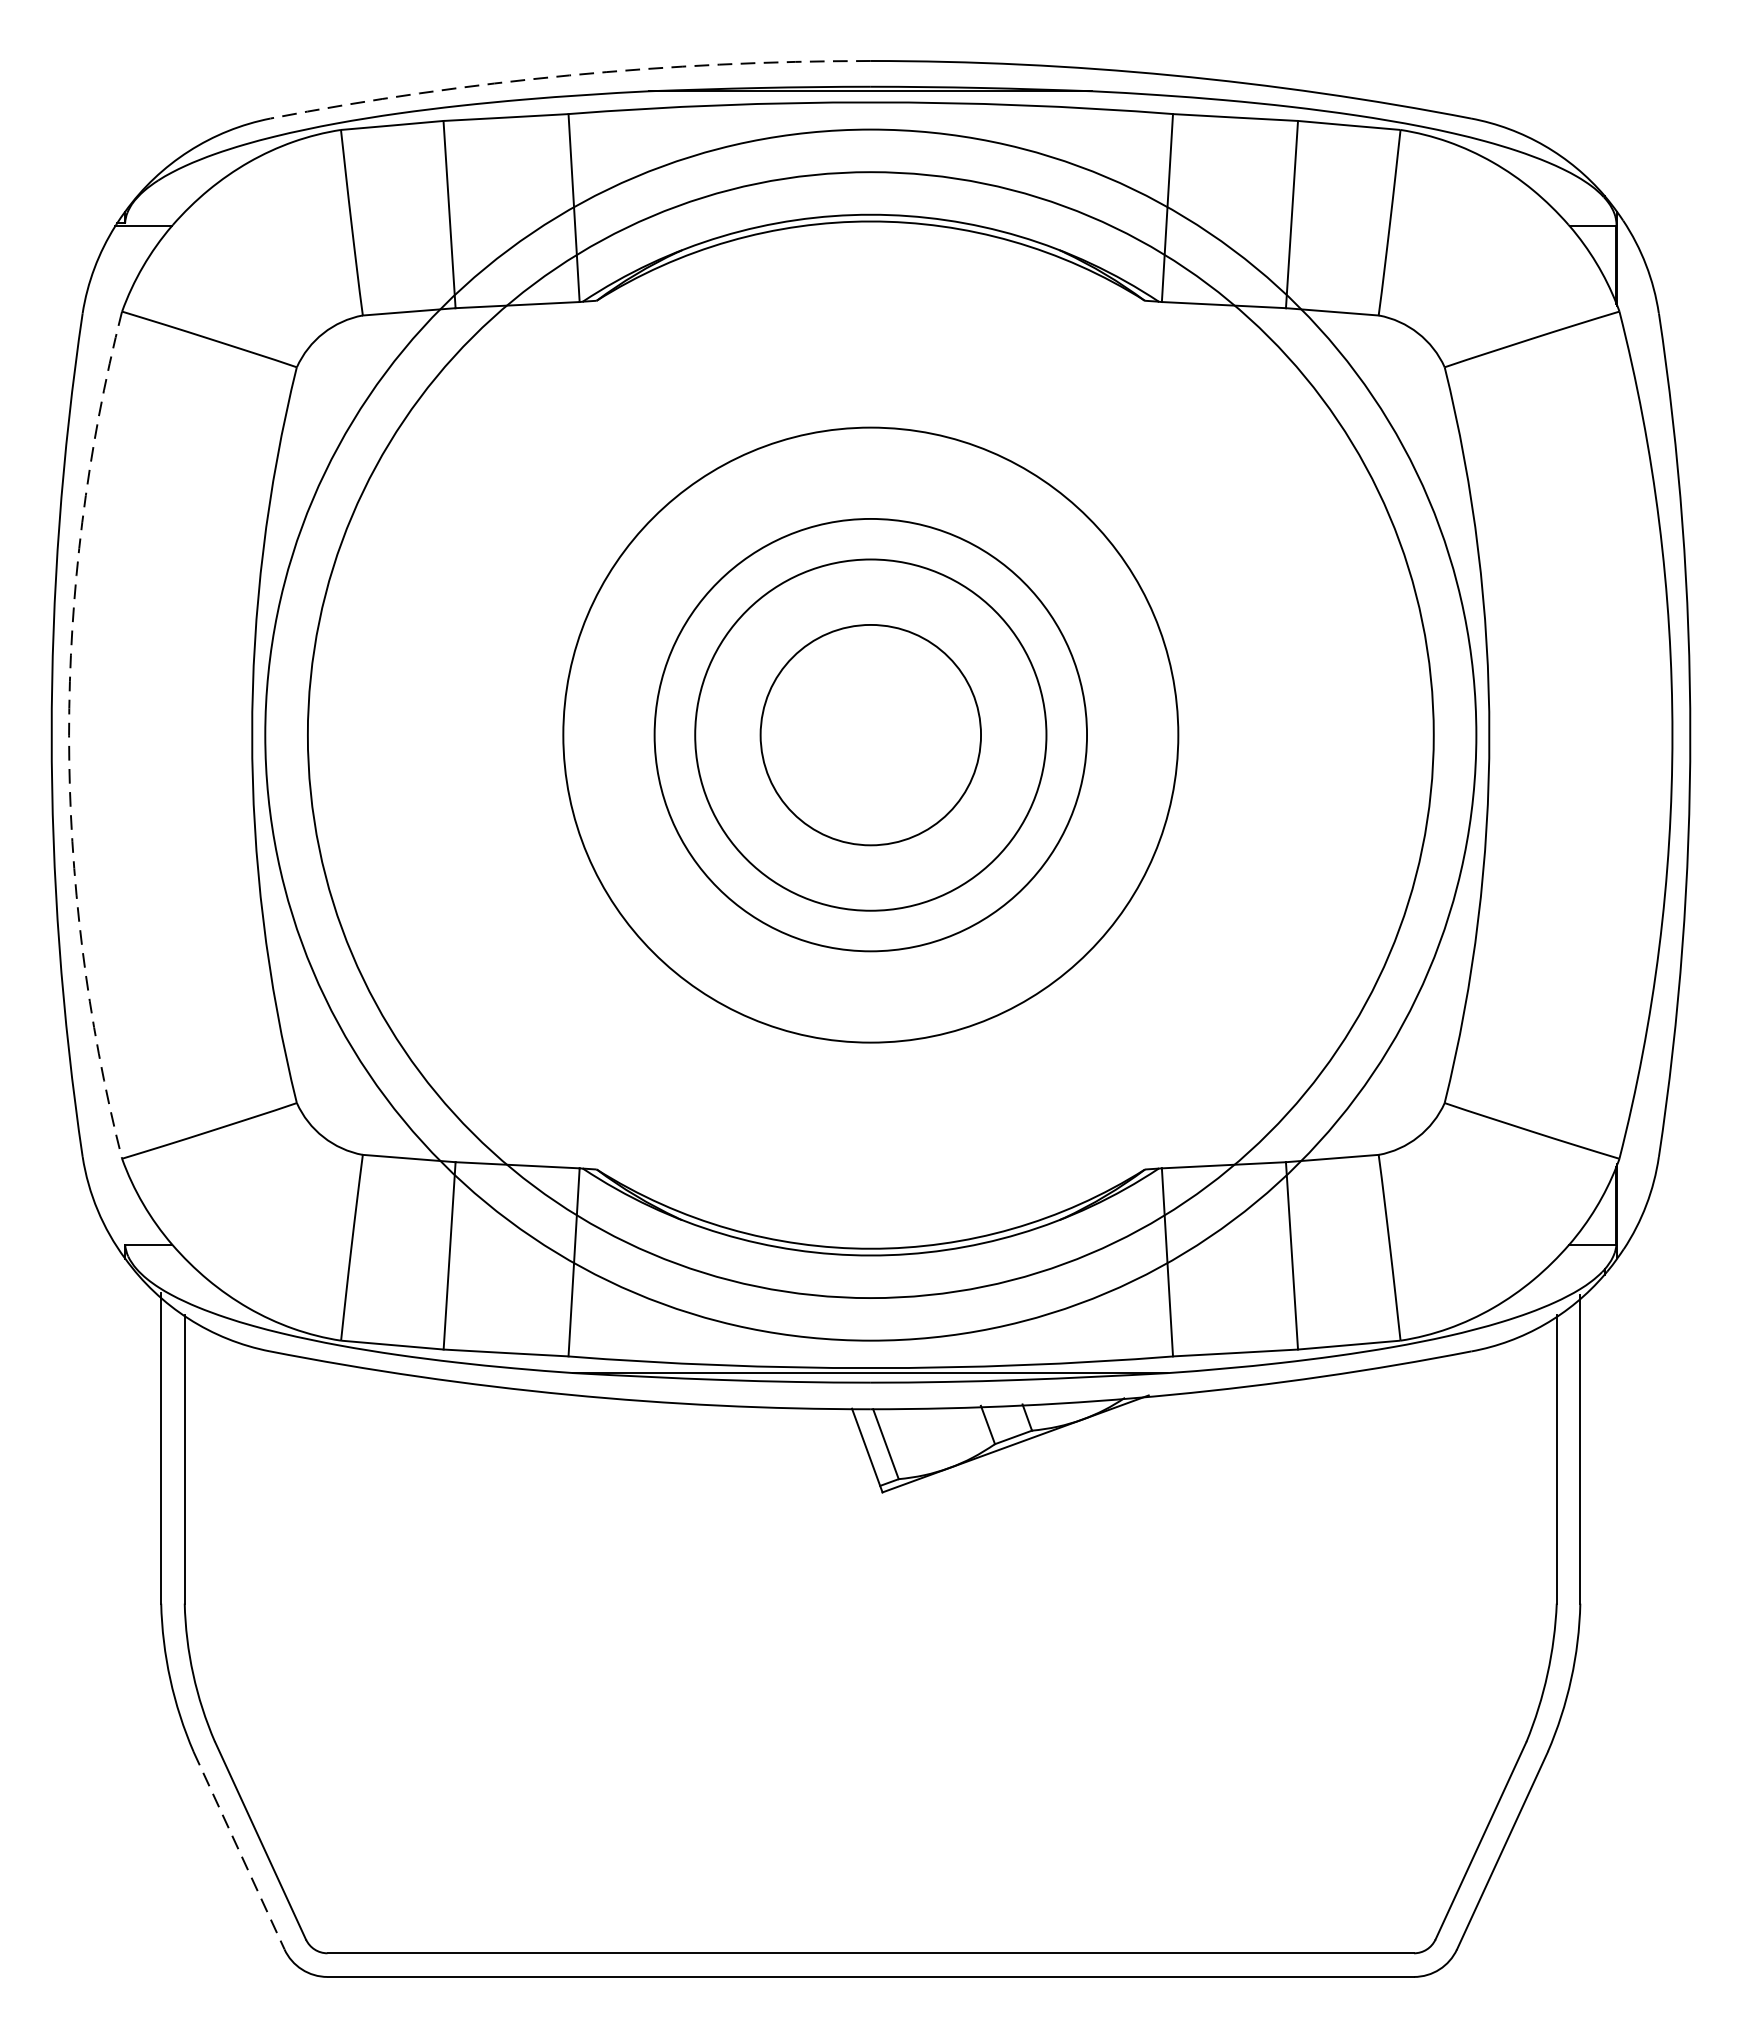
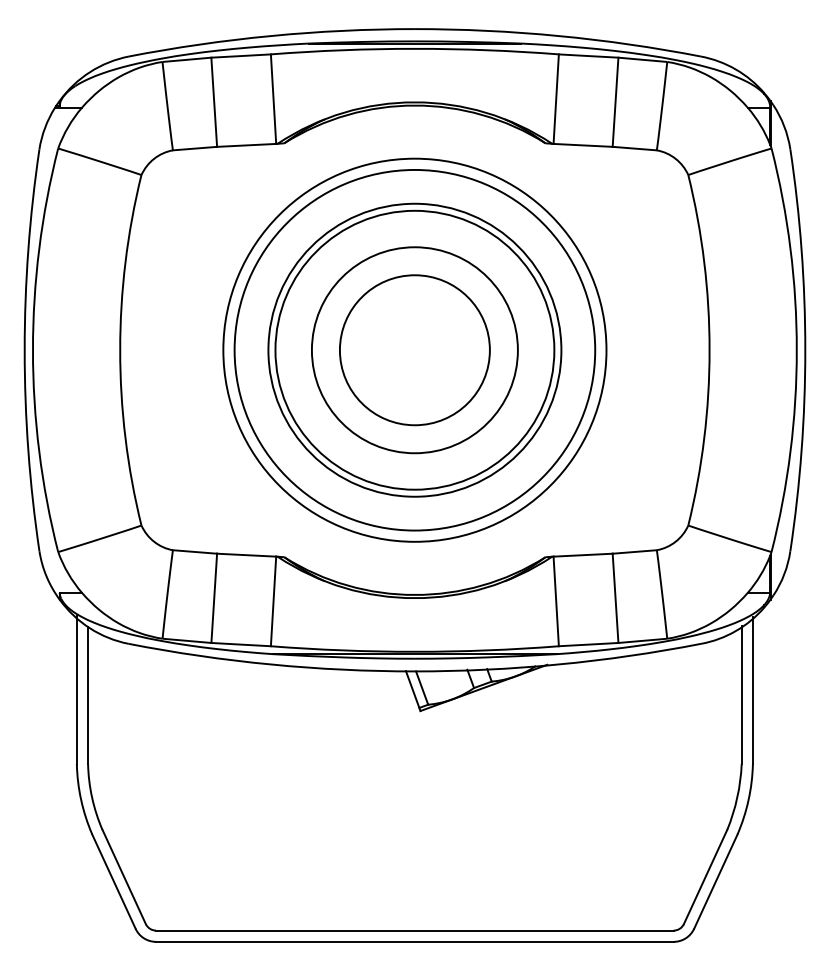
arc: (569, 74) -> (271, 35), dashed -> solid
circle: (869, 733) -> (414, 349), size x0.62
circle: (869, 733) -> (414, 349), size x0.71
circle: (869, 733) -> (414, 349), size x1.67
arc: (68, 735) -> (32, 350), dashed -> solid
circle: (869, 735) -> (414, 350), size x1.43
line: (238, 1850) -> (113, 881), dashed -> solid

